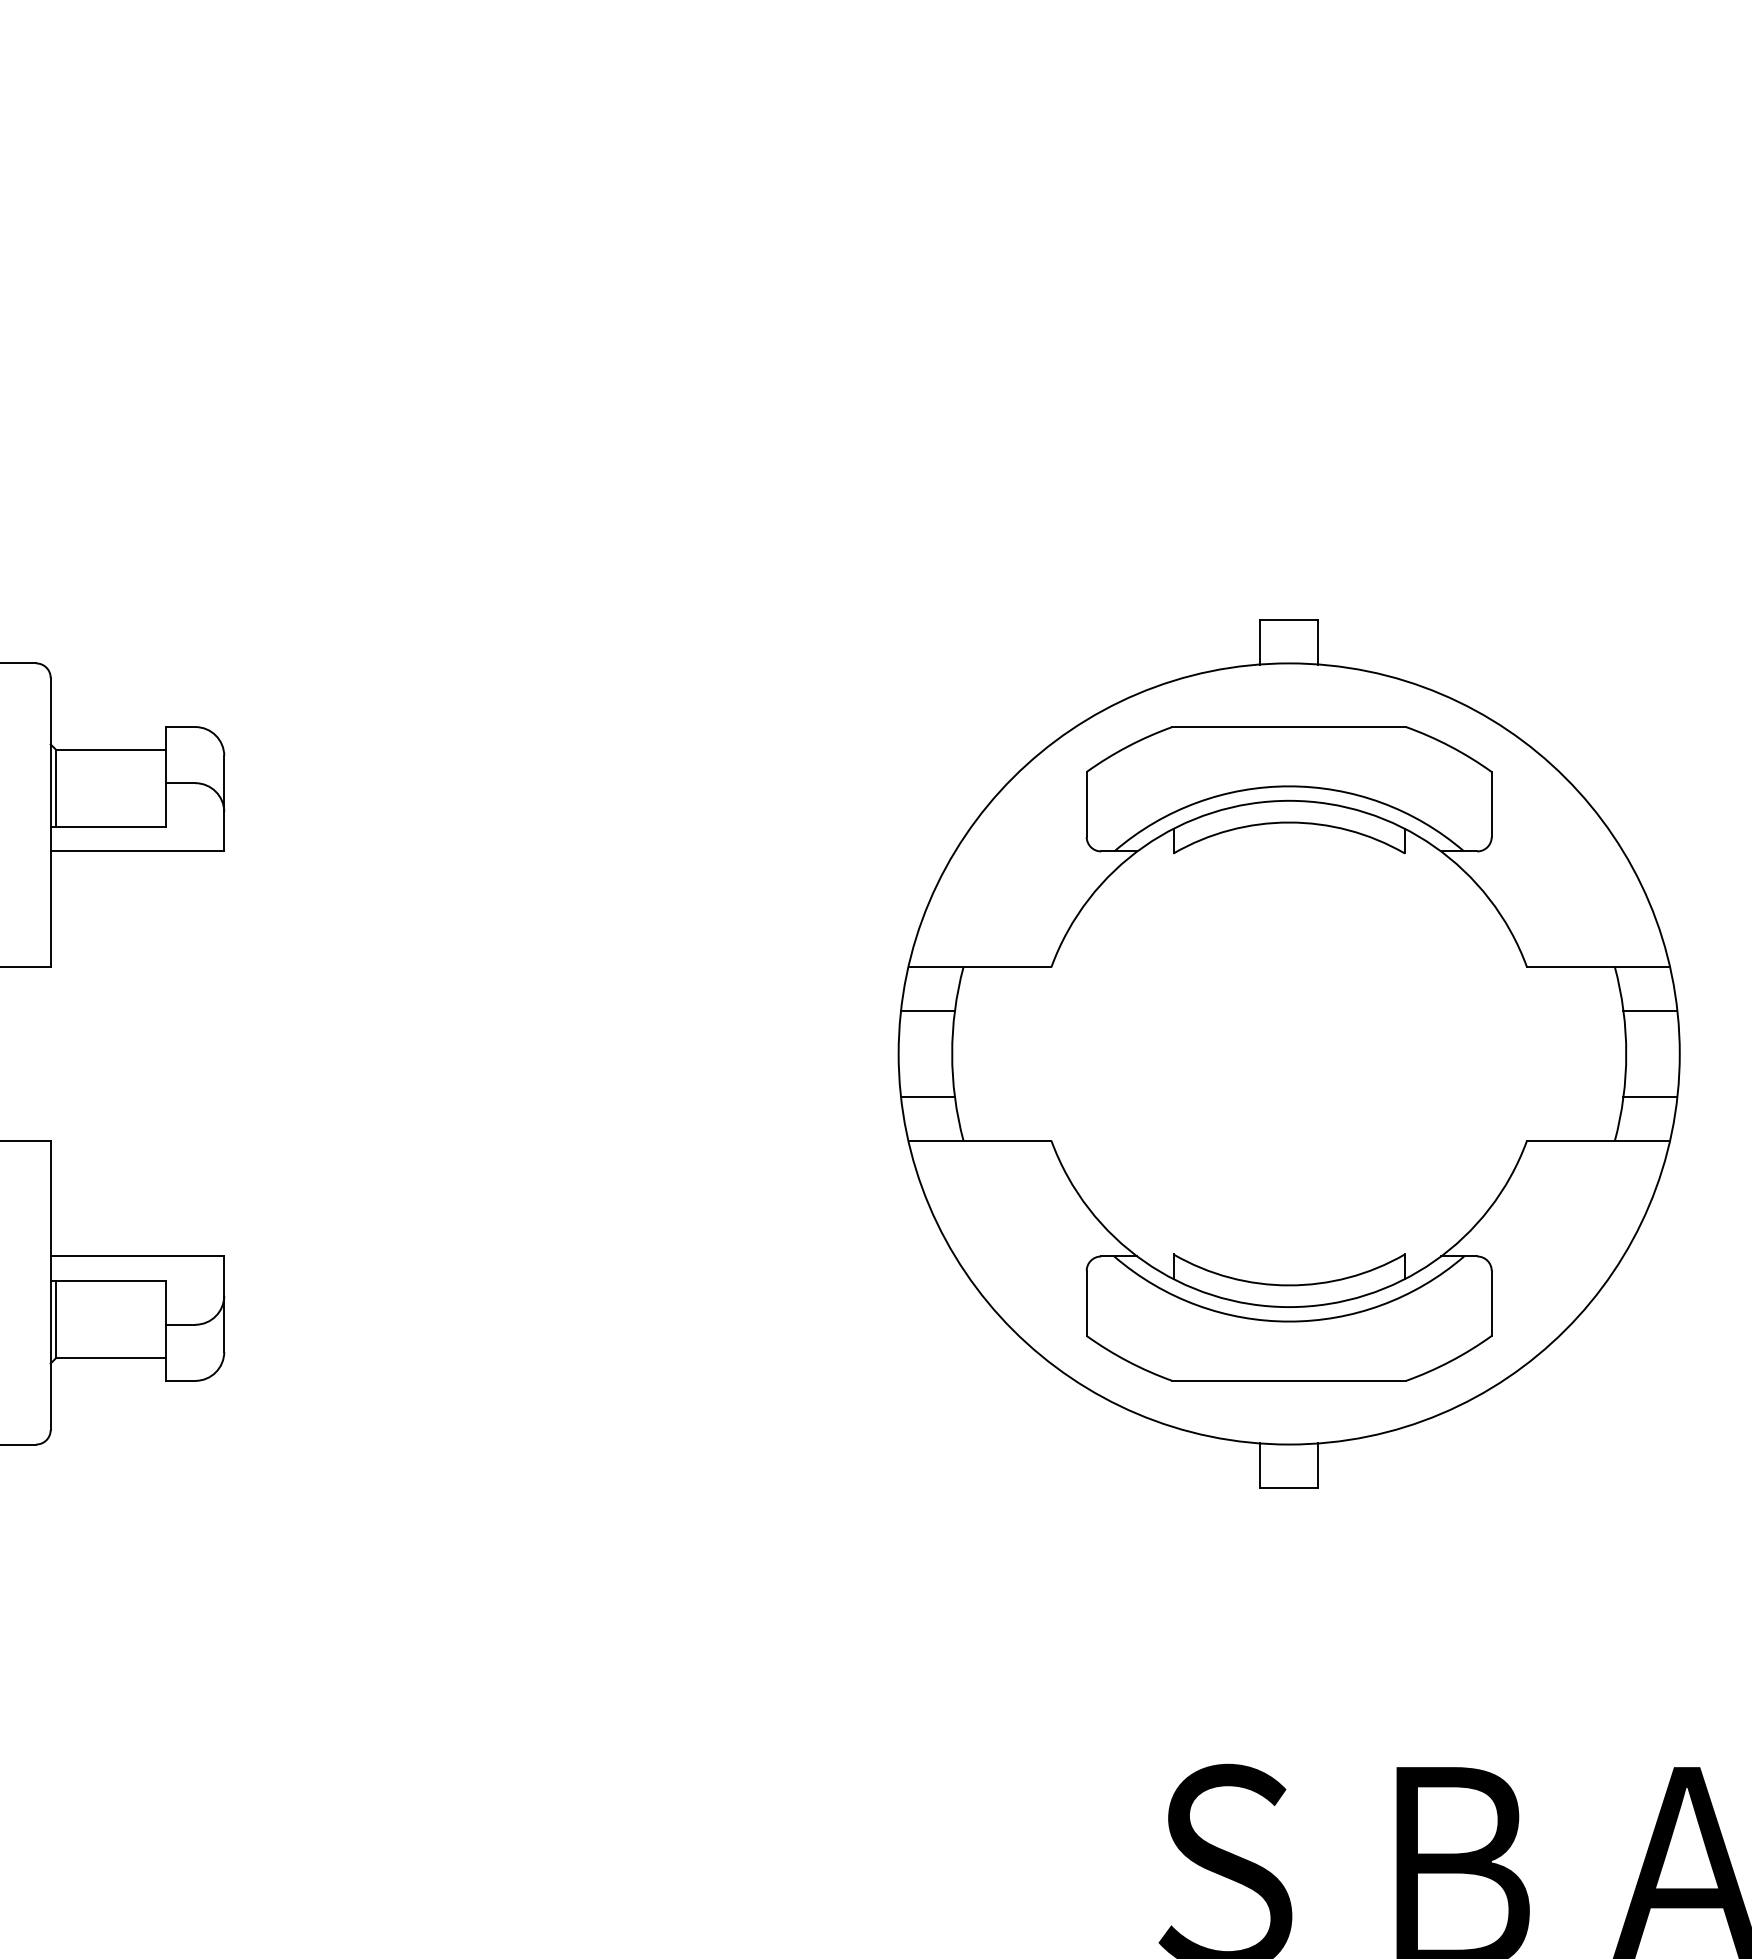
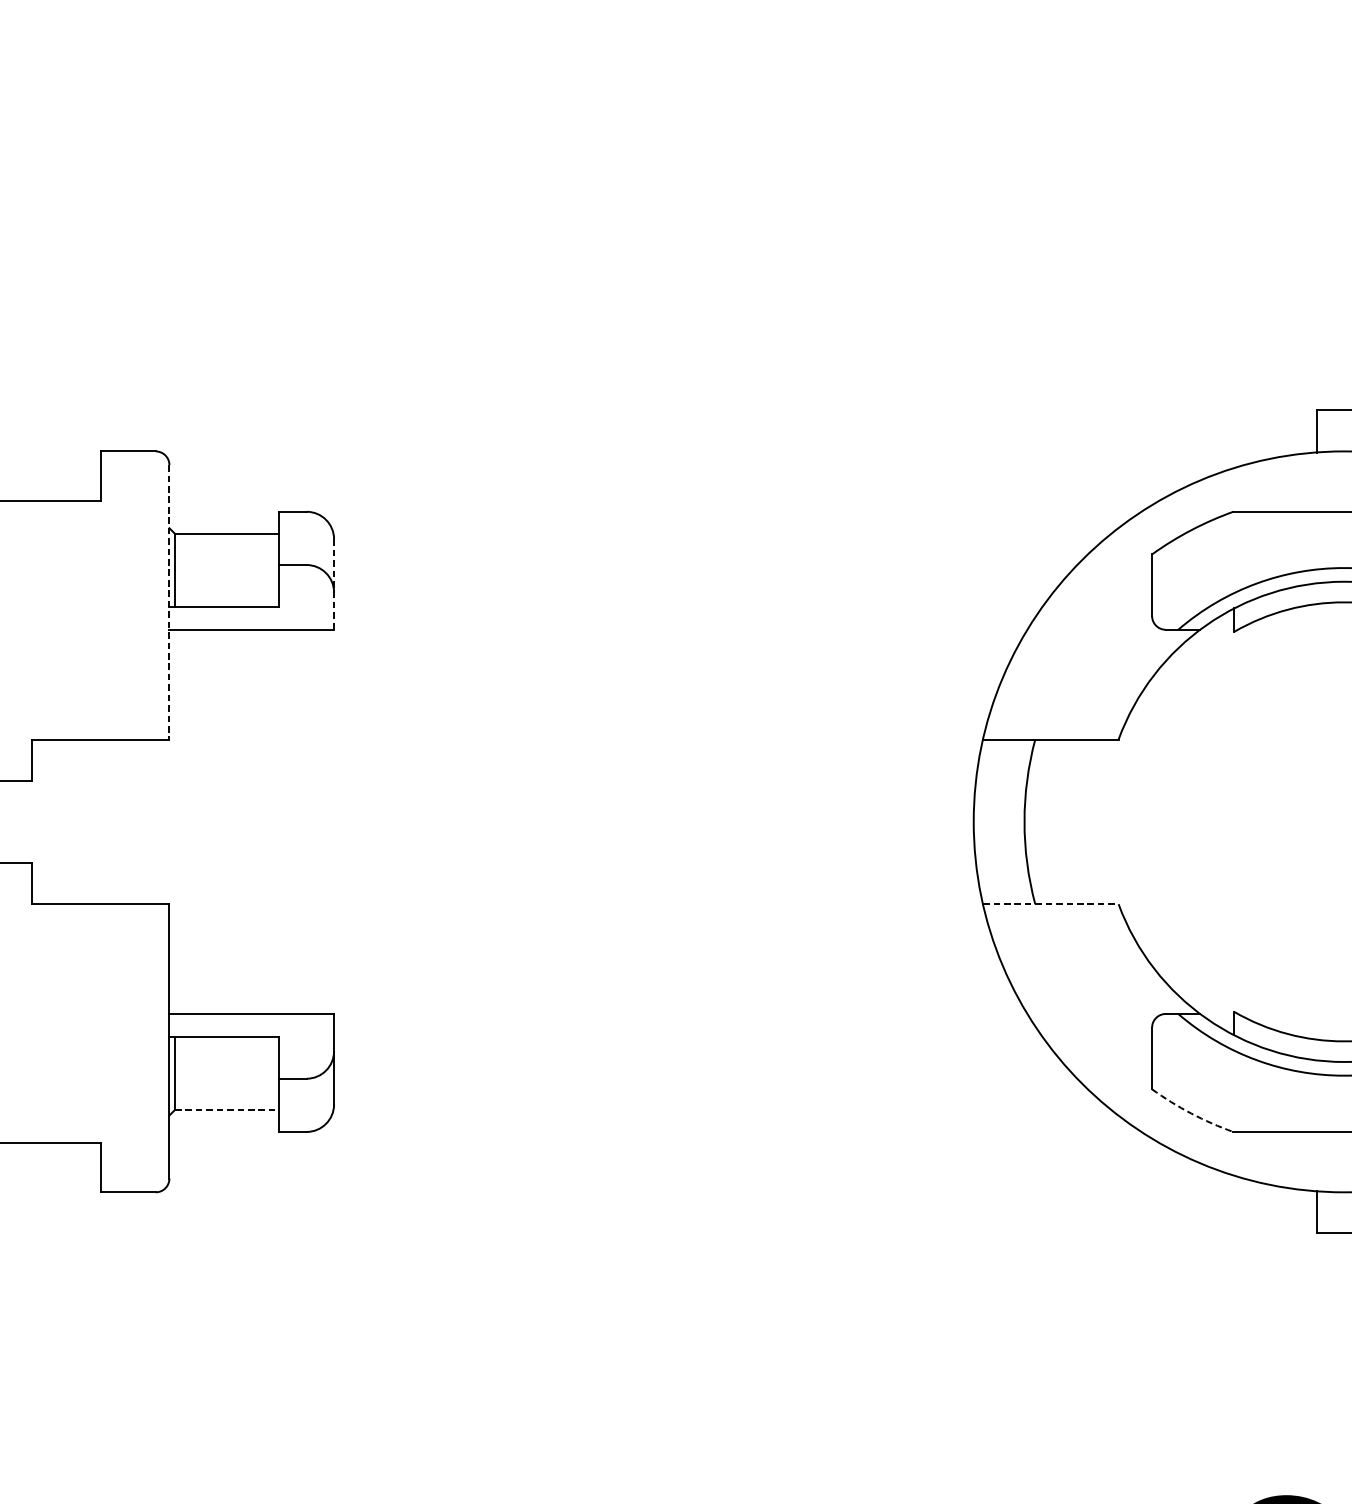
line: (224, 803) -> (334, 584), solid -> dashed
line: (50, 822) -> (169, 602), solid -> dashed
line: (927, 1010) -> (1001, 780), removed
line: (927, 1097) -> (1001, 863), removed
line: (980, 1140) -> (1051, 903), solid -> dashed
line: (111, 1357) -> (227, 1109), solid -> dashed
arc: (1127, 1361) -> (1190, 1113), solid -> dashed

